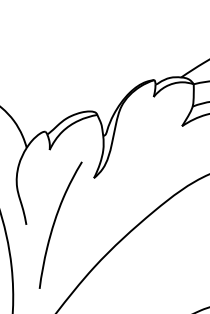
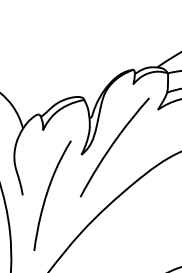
curve: (130, 167) -> (113, 145), added

